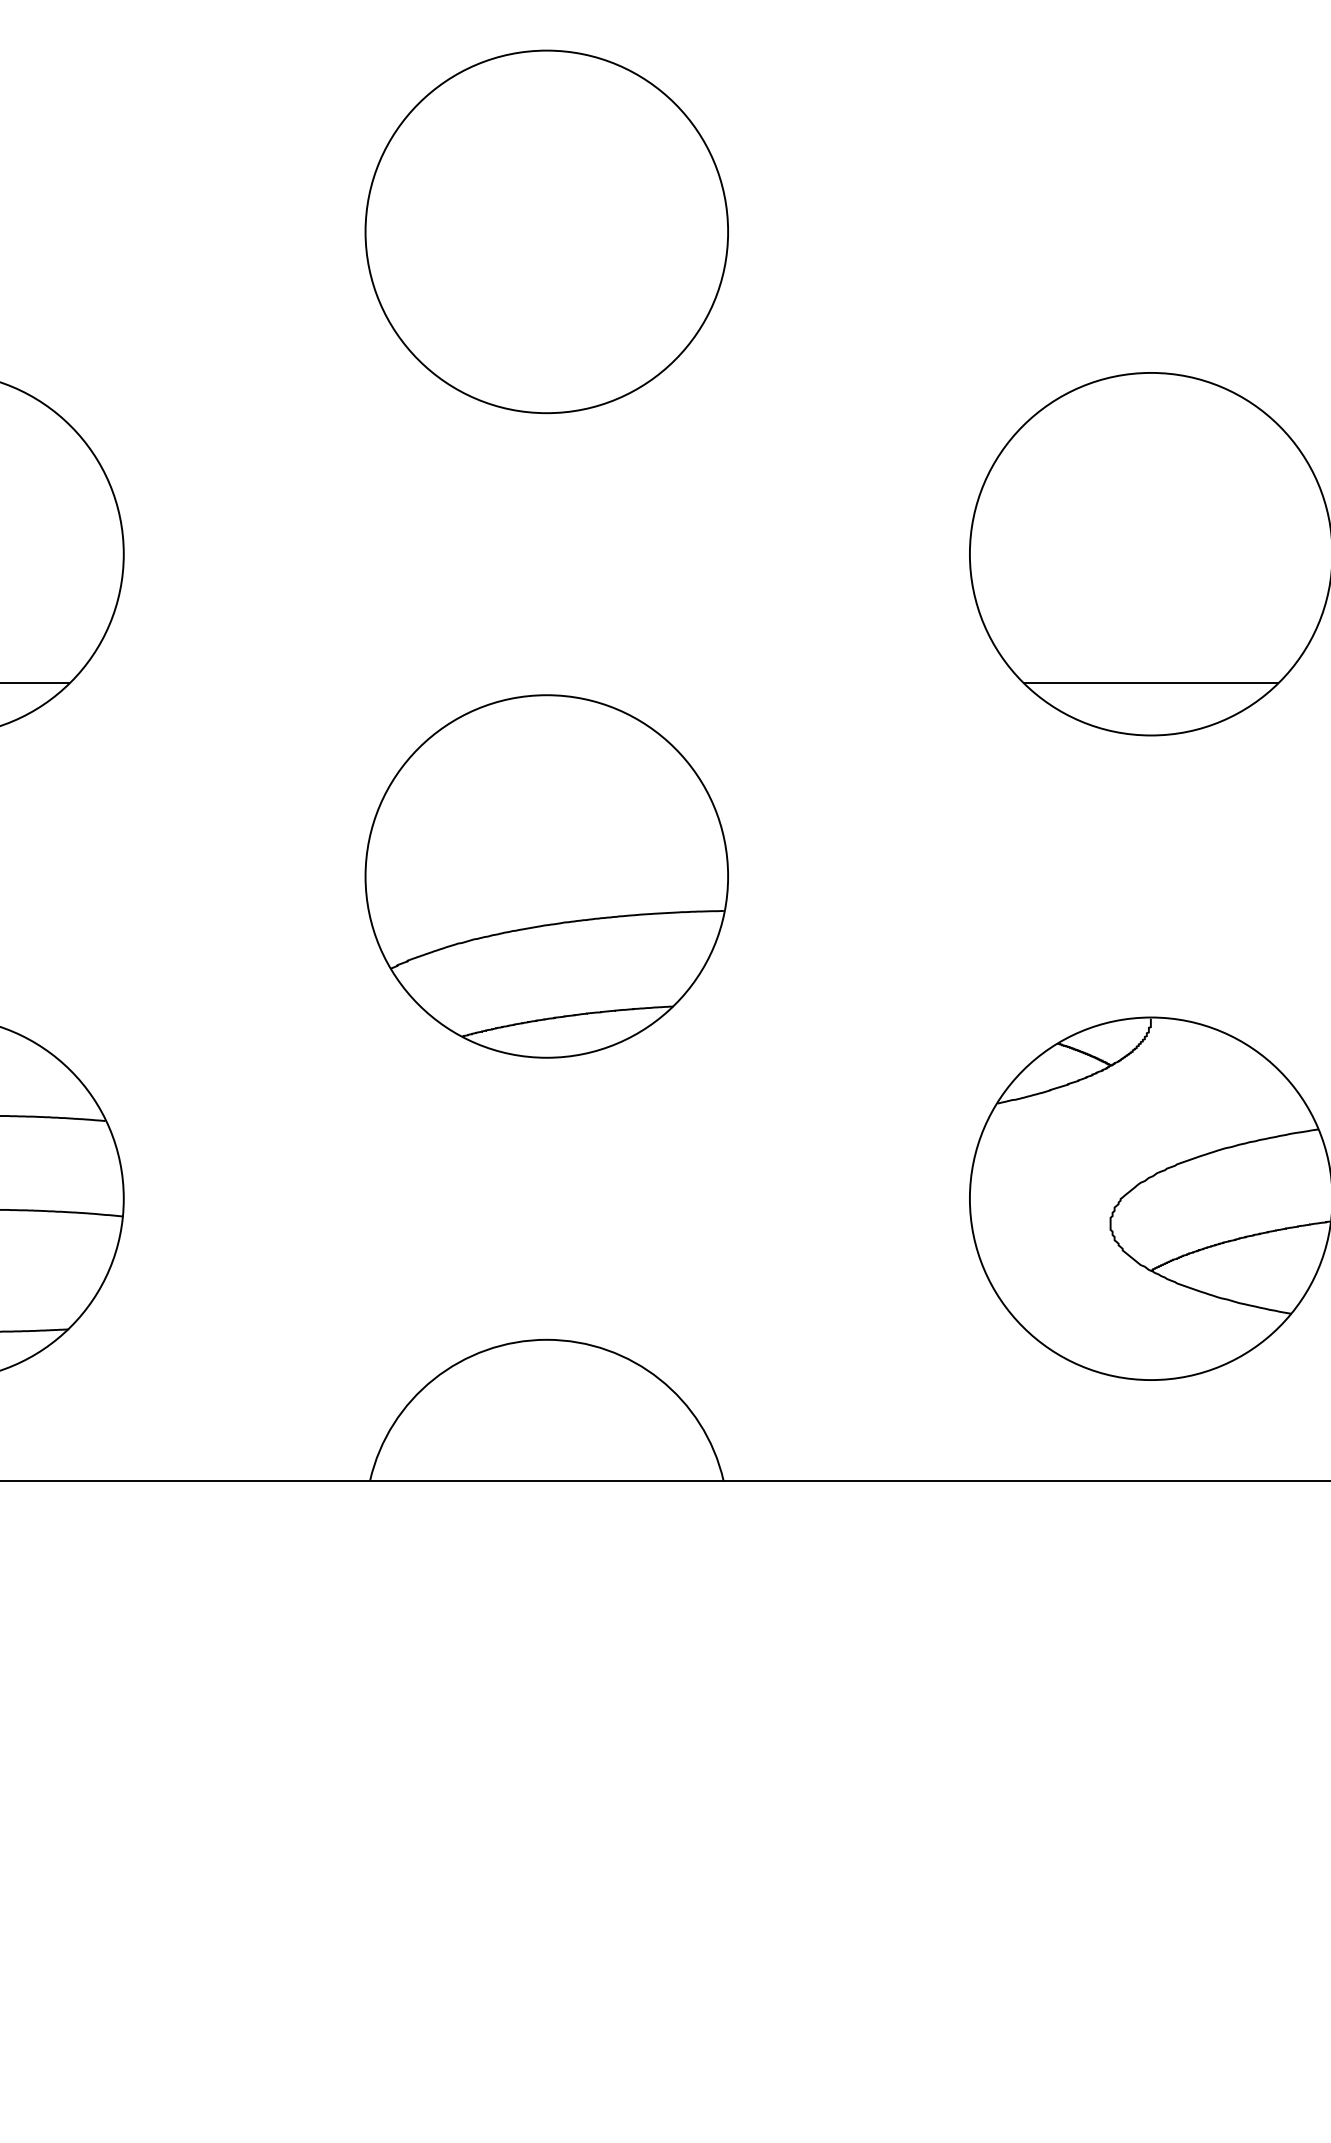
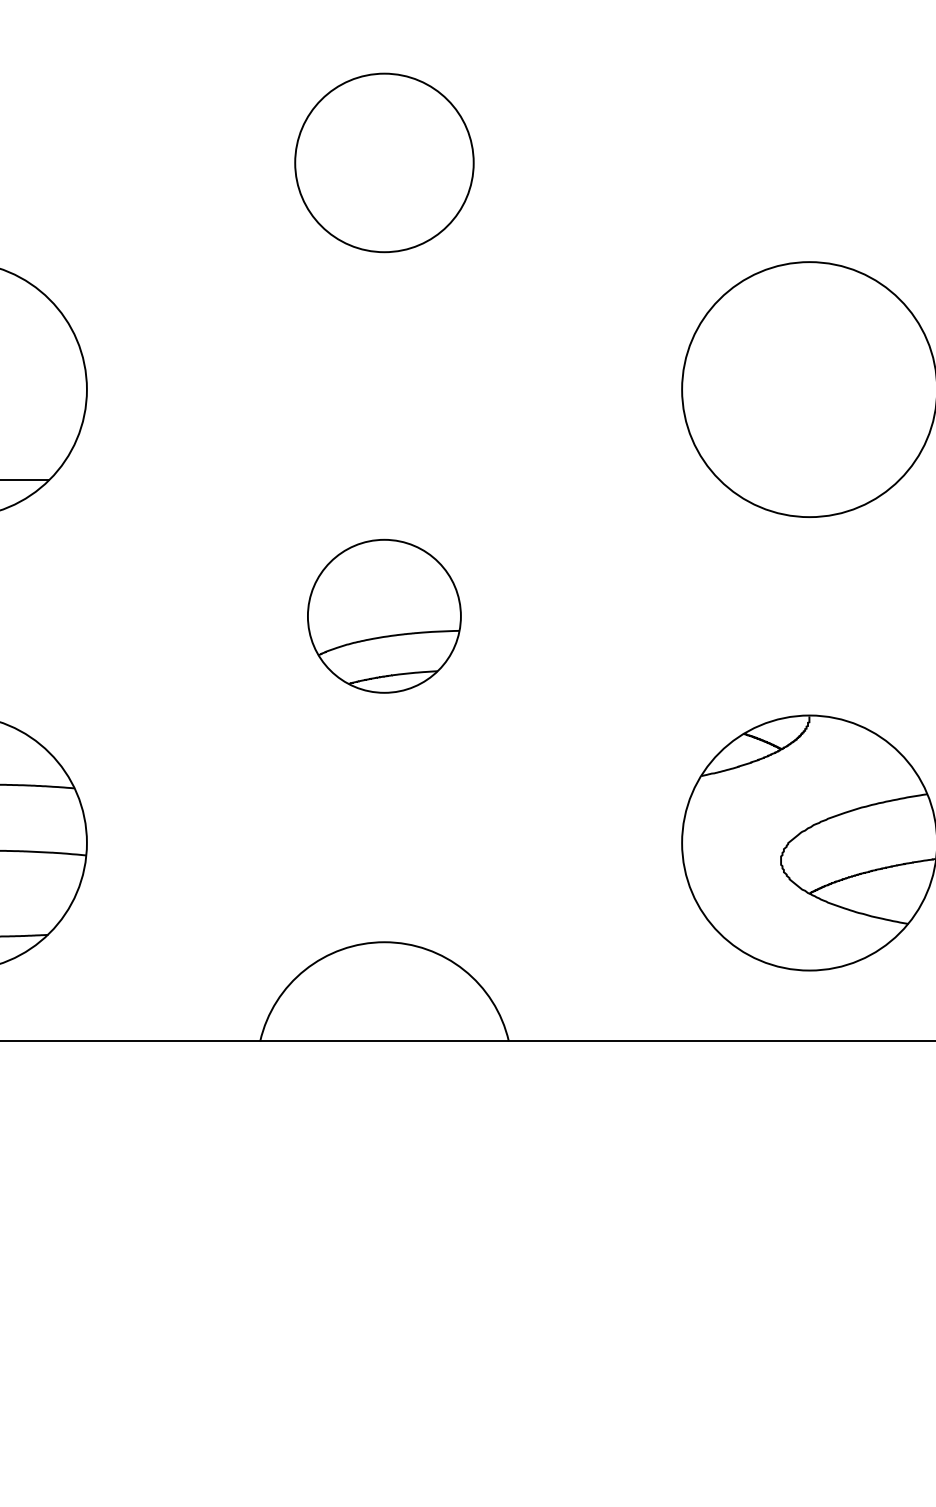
circle: (546, 231) -> (384, 162), size x0.7
line: (1151, 683) -> (809, 480), removed
part: (546, 876) -> (384, 616), size x0.6

